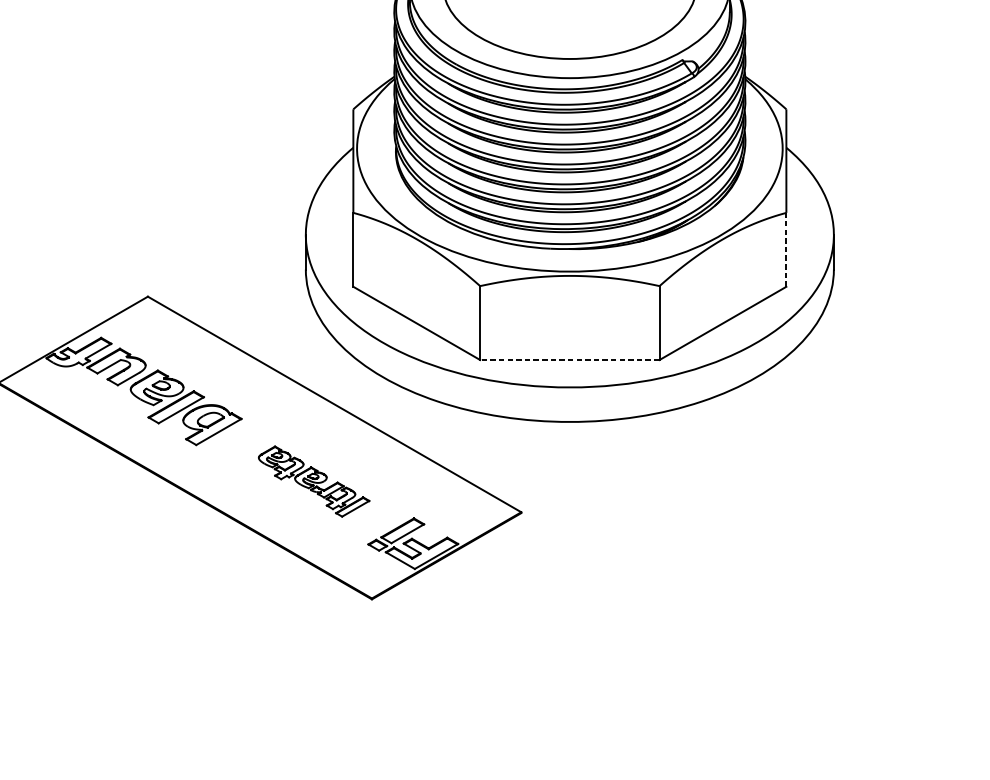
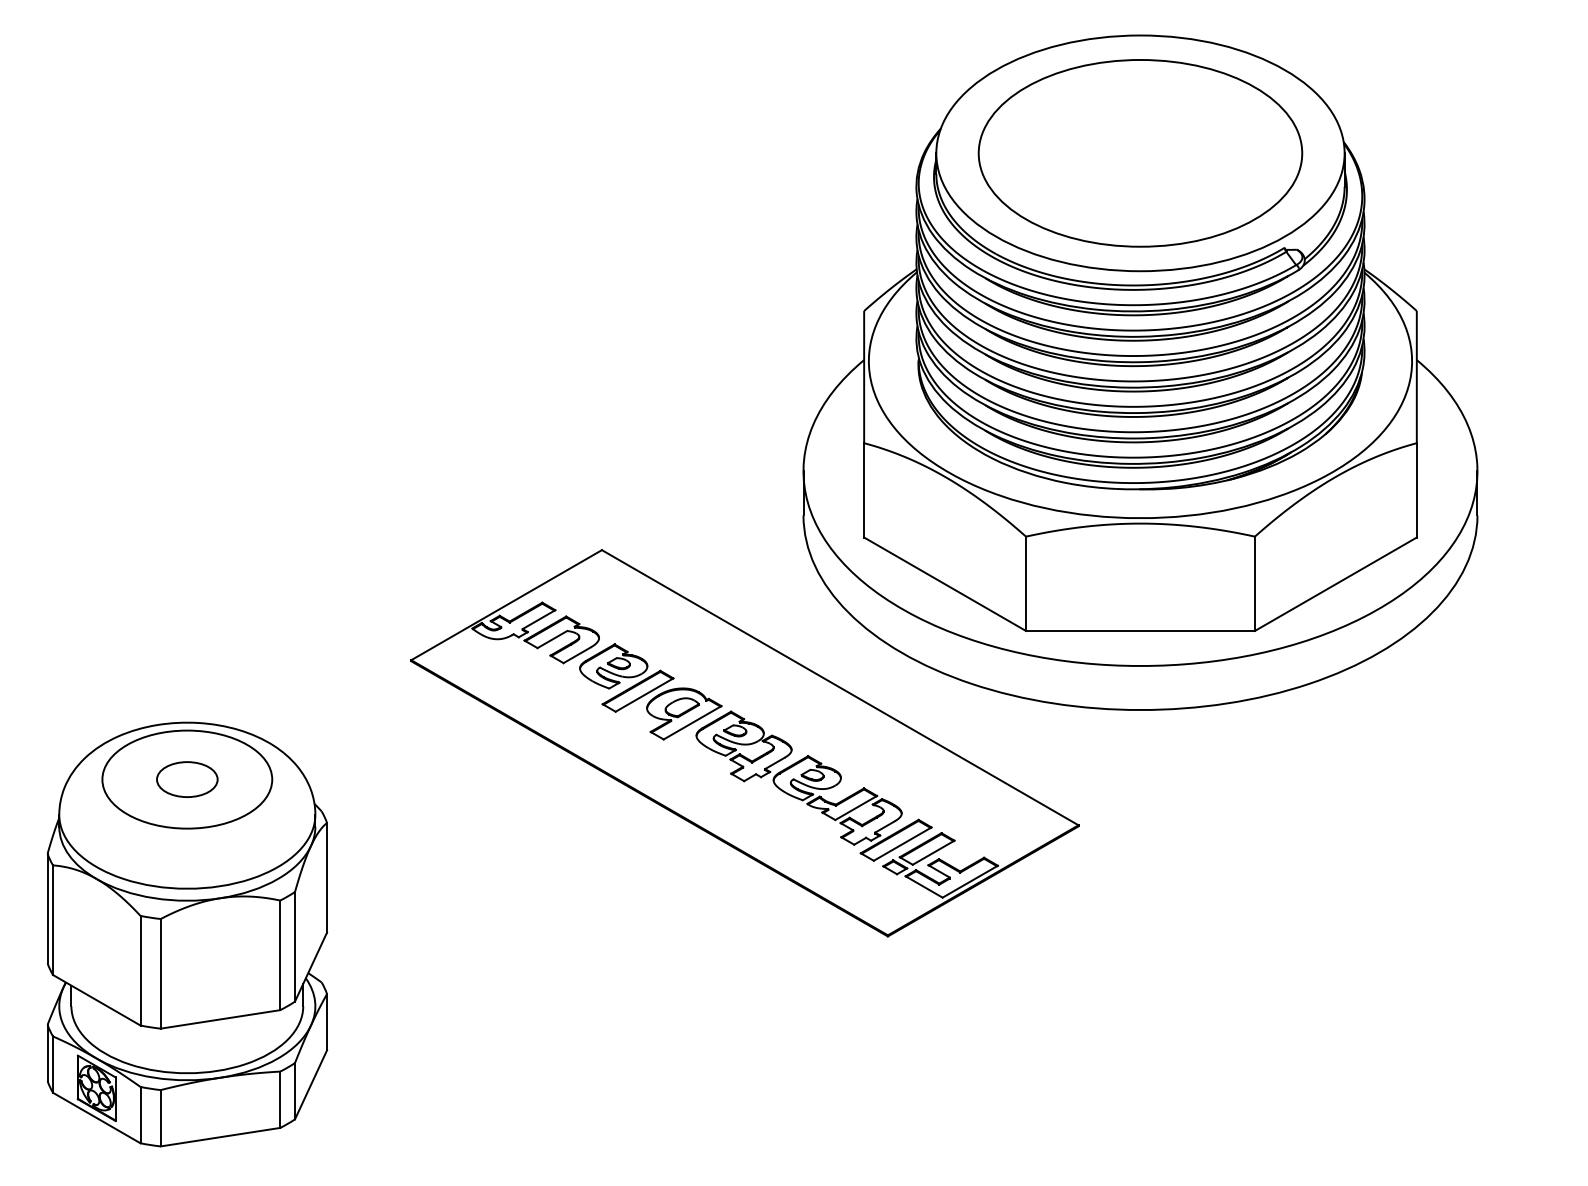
line: (786, 249) -> (1416, 489), dashed -> solid
line: (569, 359) -> (1139, 630), dashed -> solid
part: (313, 481) -> (813, 785), size x1.67

